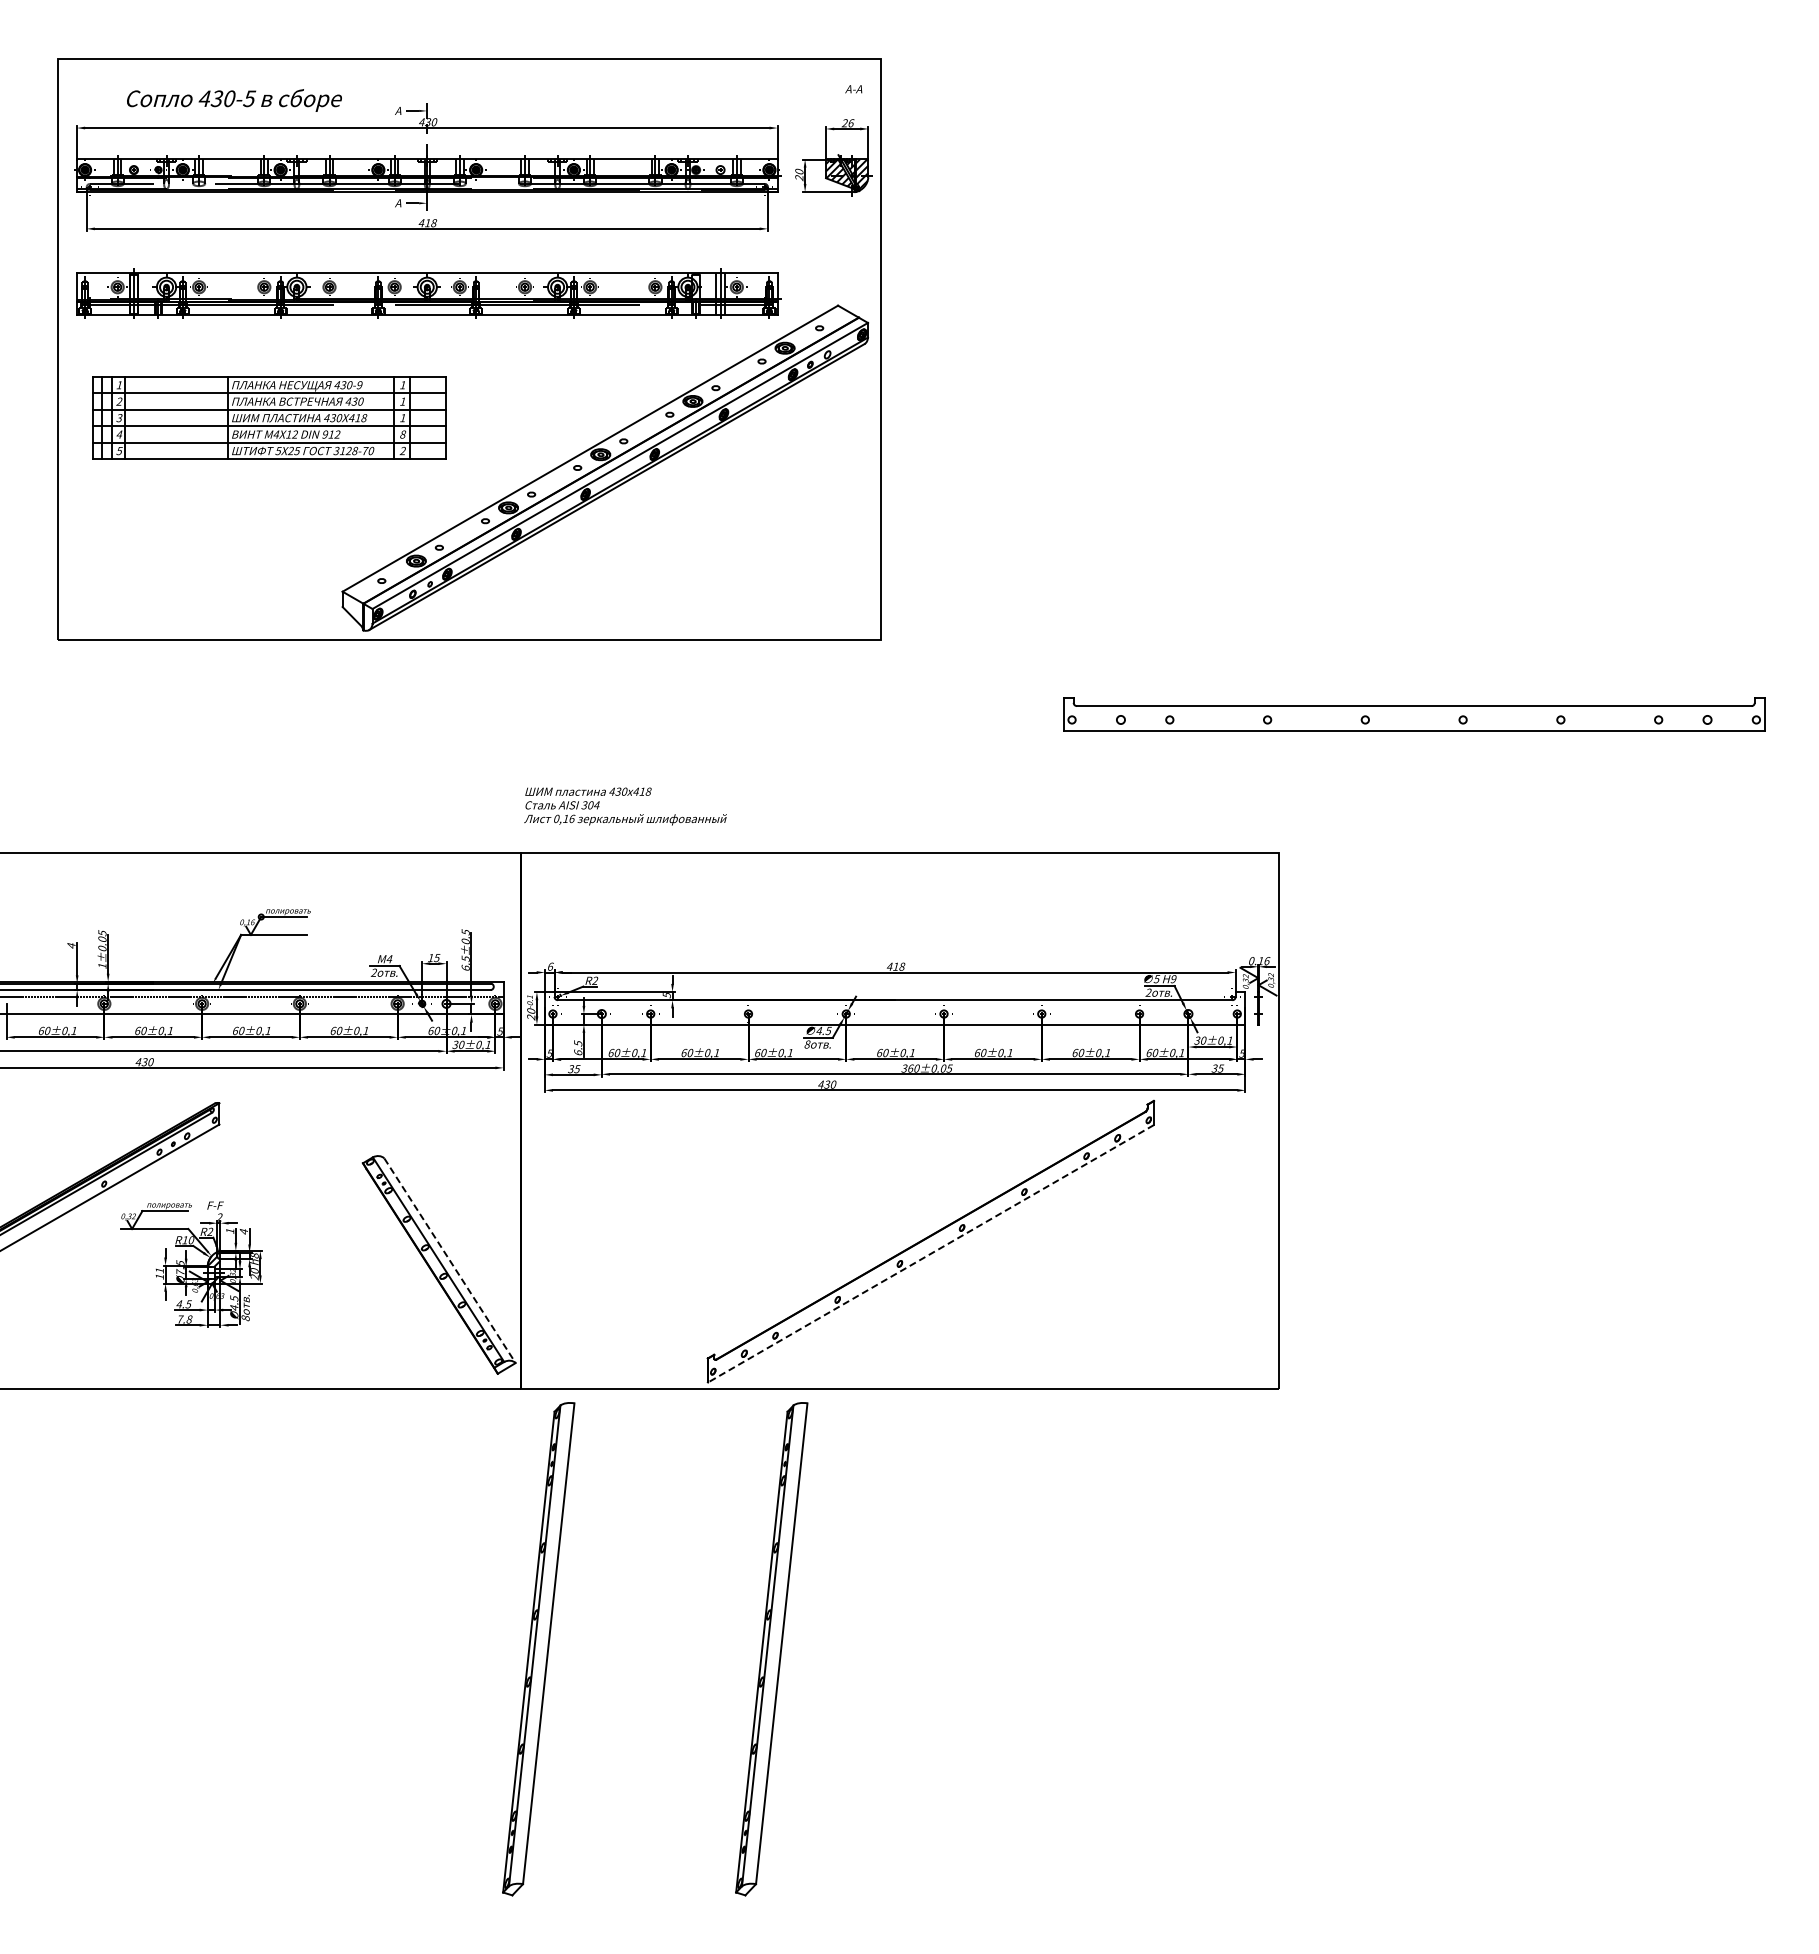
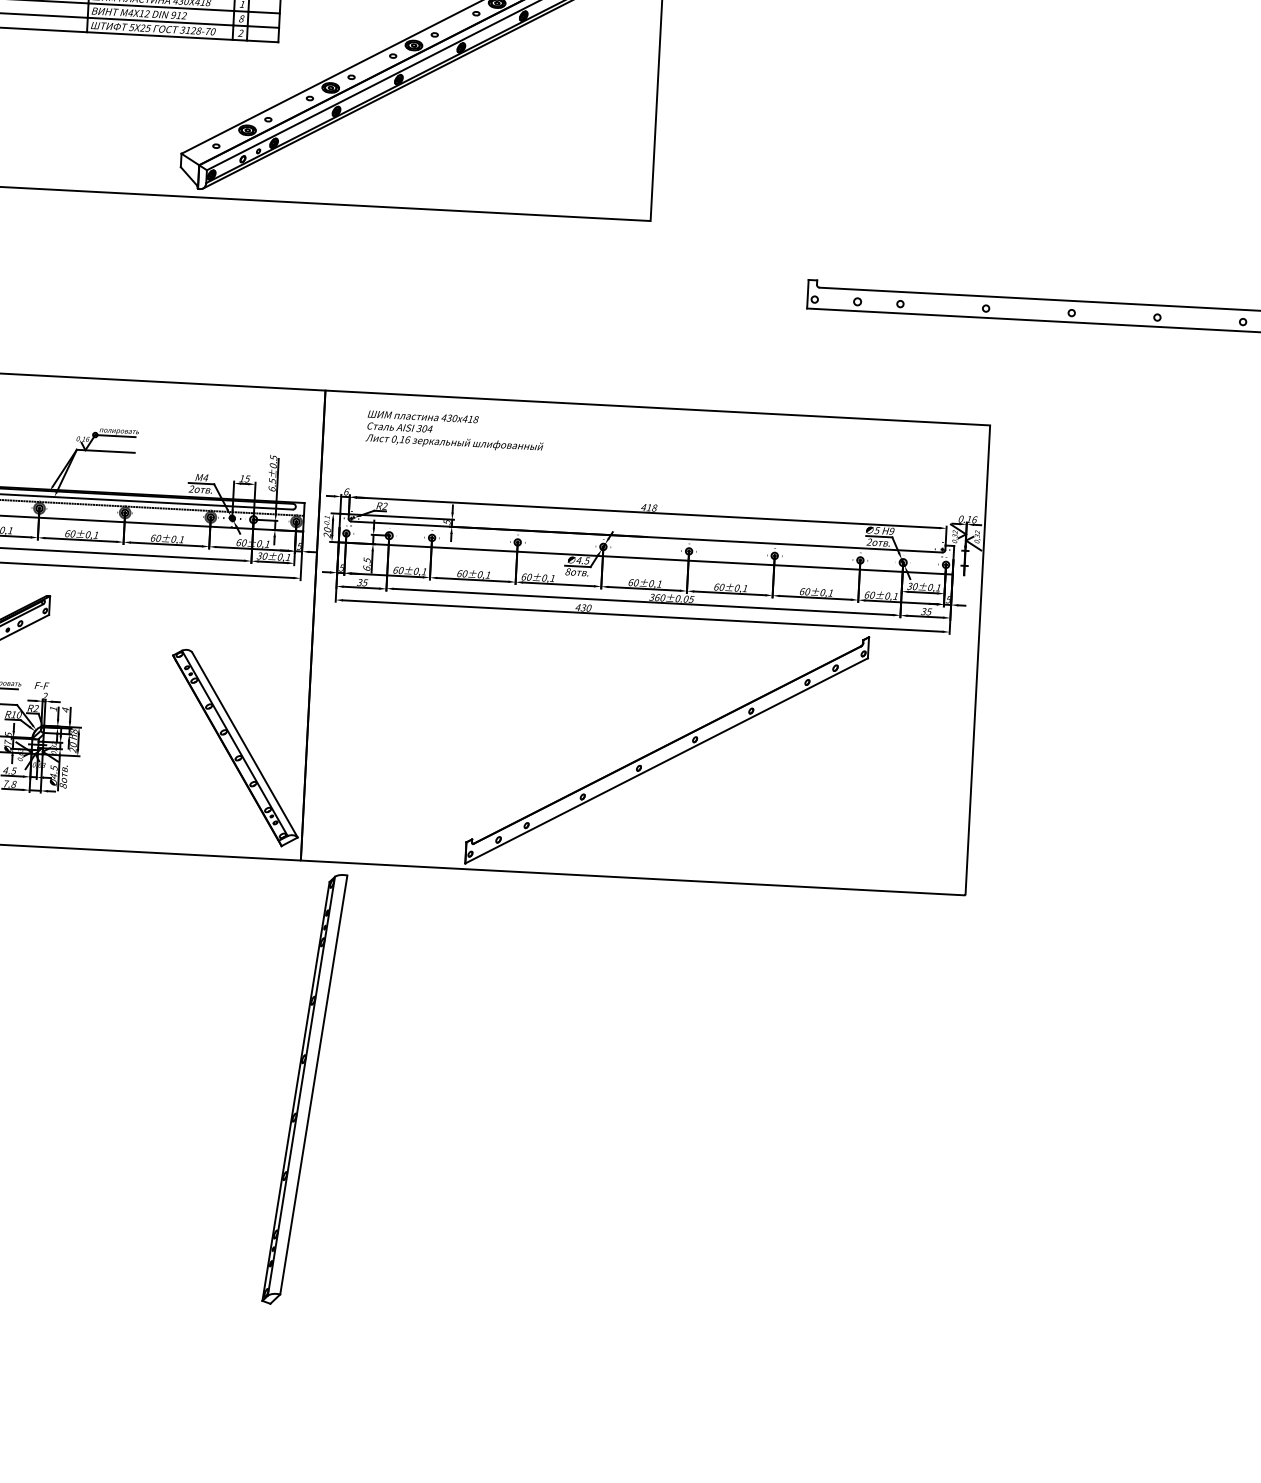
text: (625, 806) -> (455, 431), moved
line: (930, 1254) -> (666, 761), dashed -> solid
line: (450, 1260) -> (245, 744), dashed -> solid
part: (771, 1649) -> (508, 1100), removed

